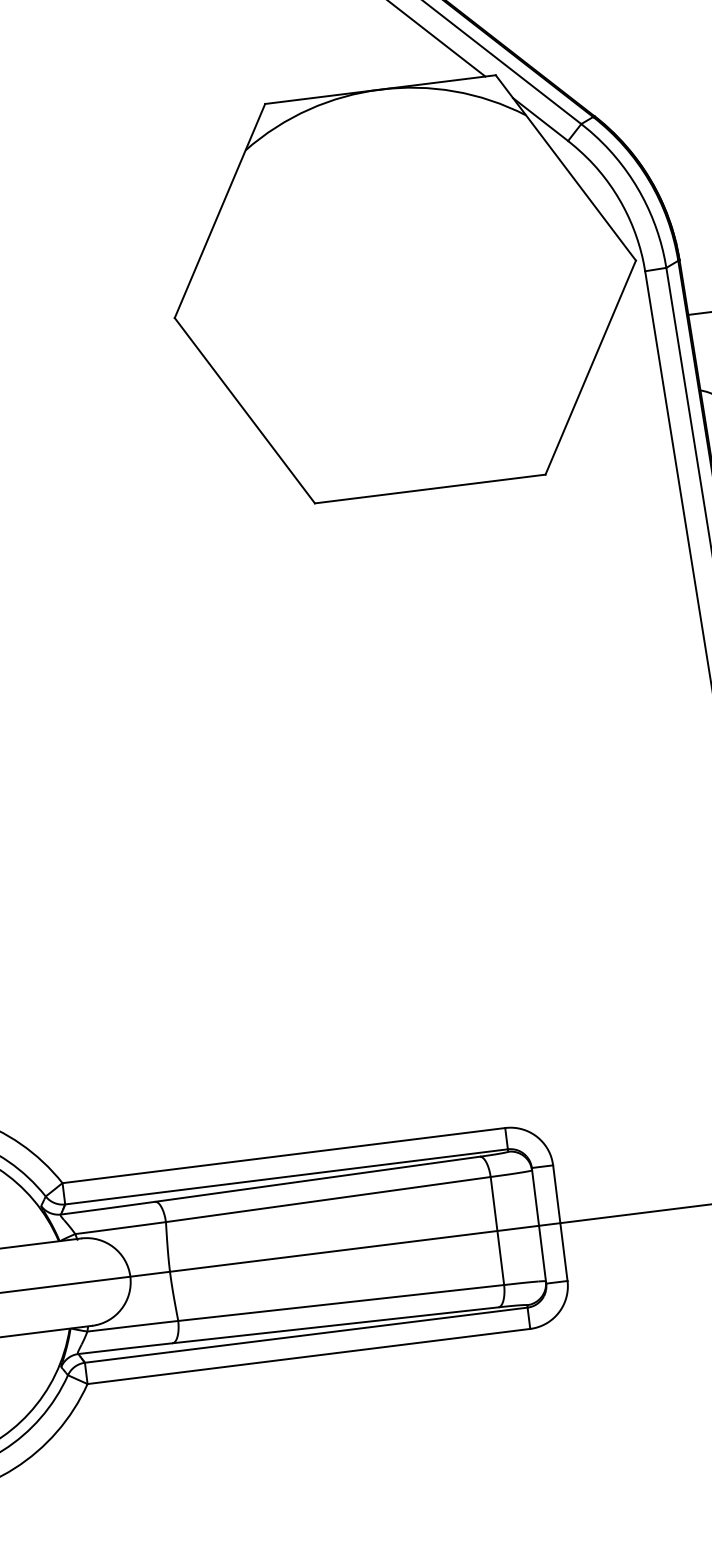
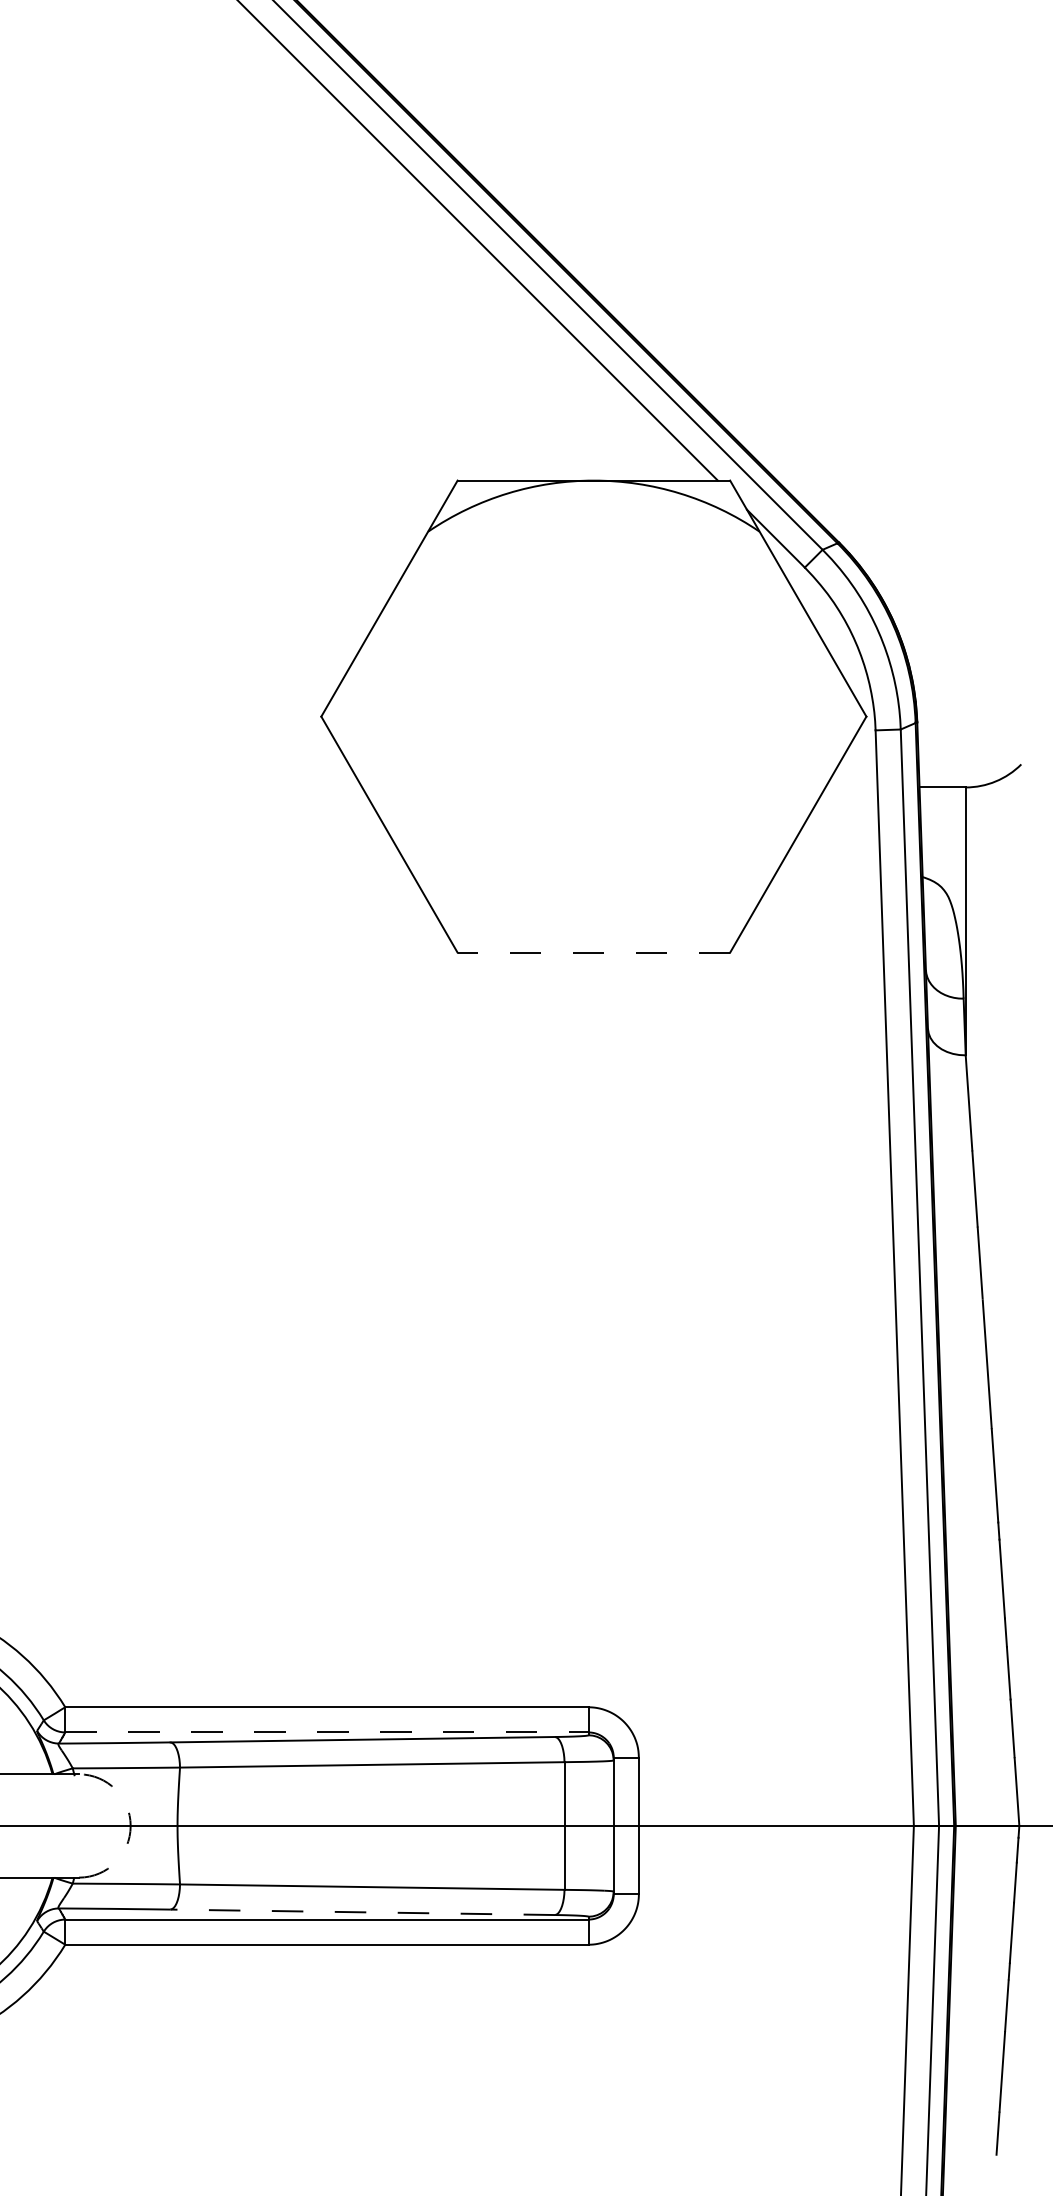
line: (429, 488) -> (593, 952), solid -> dashed
line: (286, 1176) -> (326, 1732), solid -> dashed
arc: (130, 1277) -> (130, 1826), solid -> dashed
line: (335, 1325) -> (362, 1912), solid -> dashed

